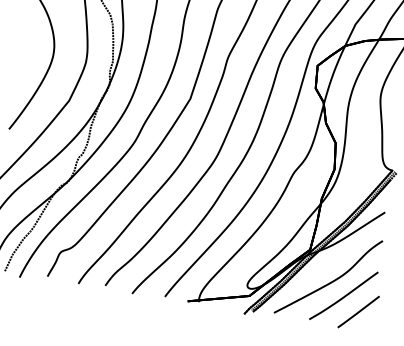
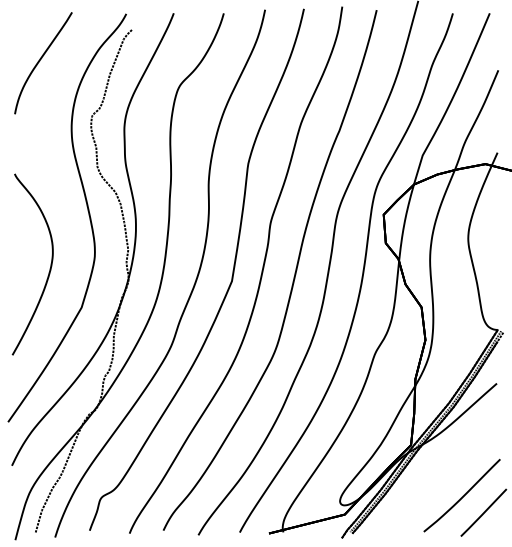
curve: (332, 280) -> (444, 479), removed

